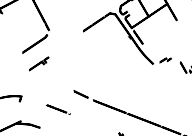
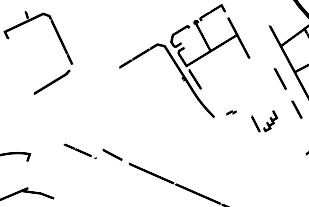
part: (165, 60) -> (231, 112), size x0.6
part: (39, 63) -> (56, 109), removed
line: (57, 109) -> (79, 151), moved

